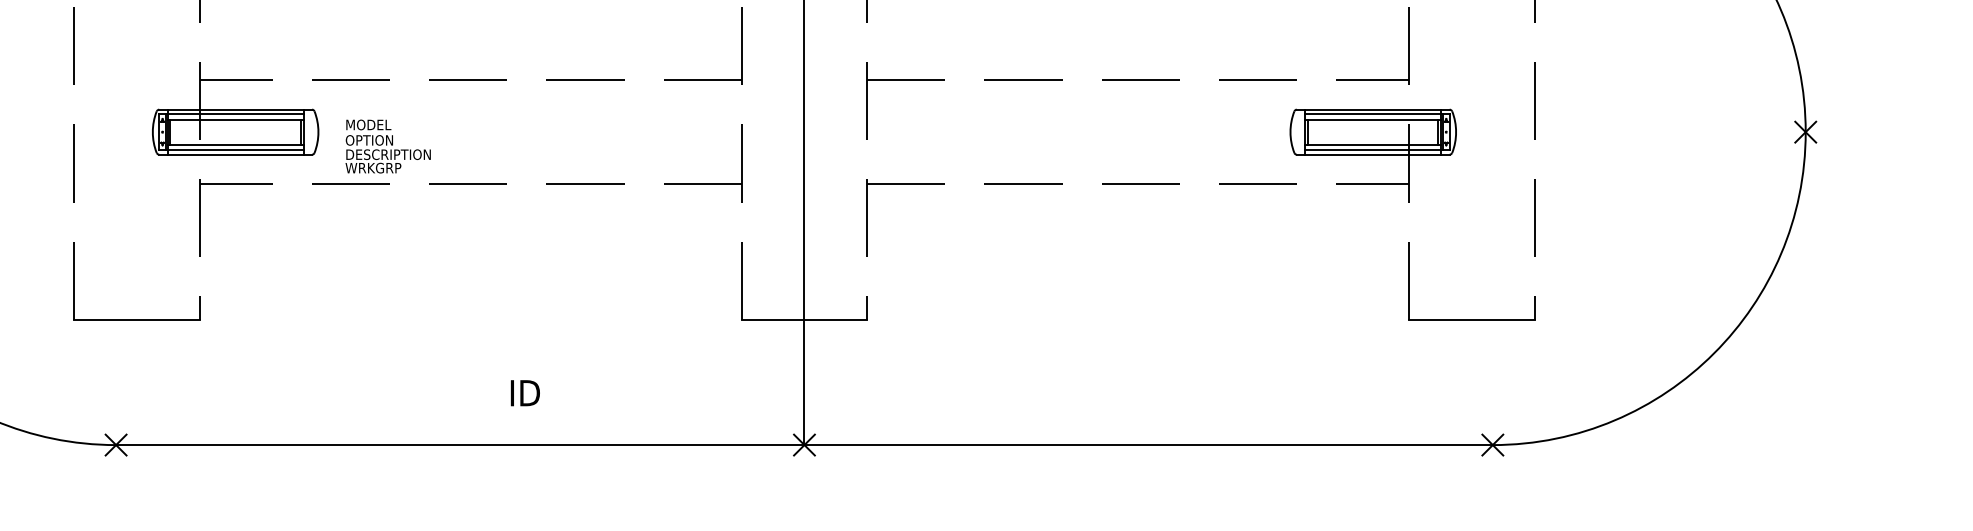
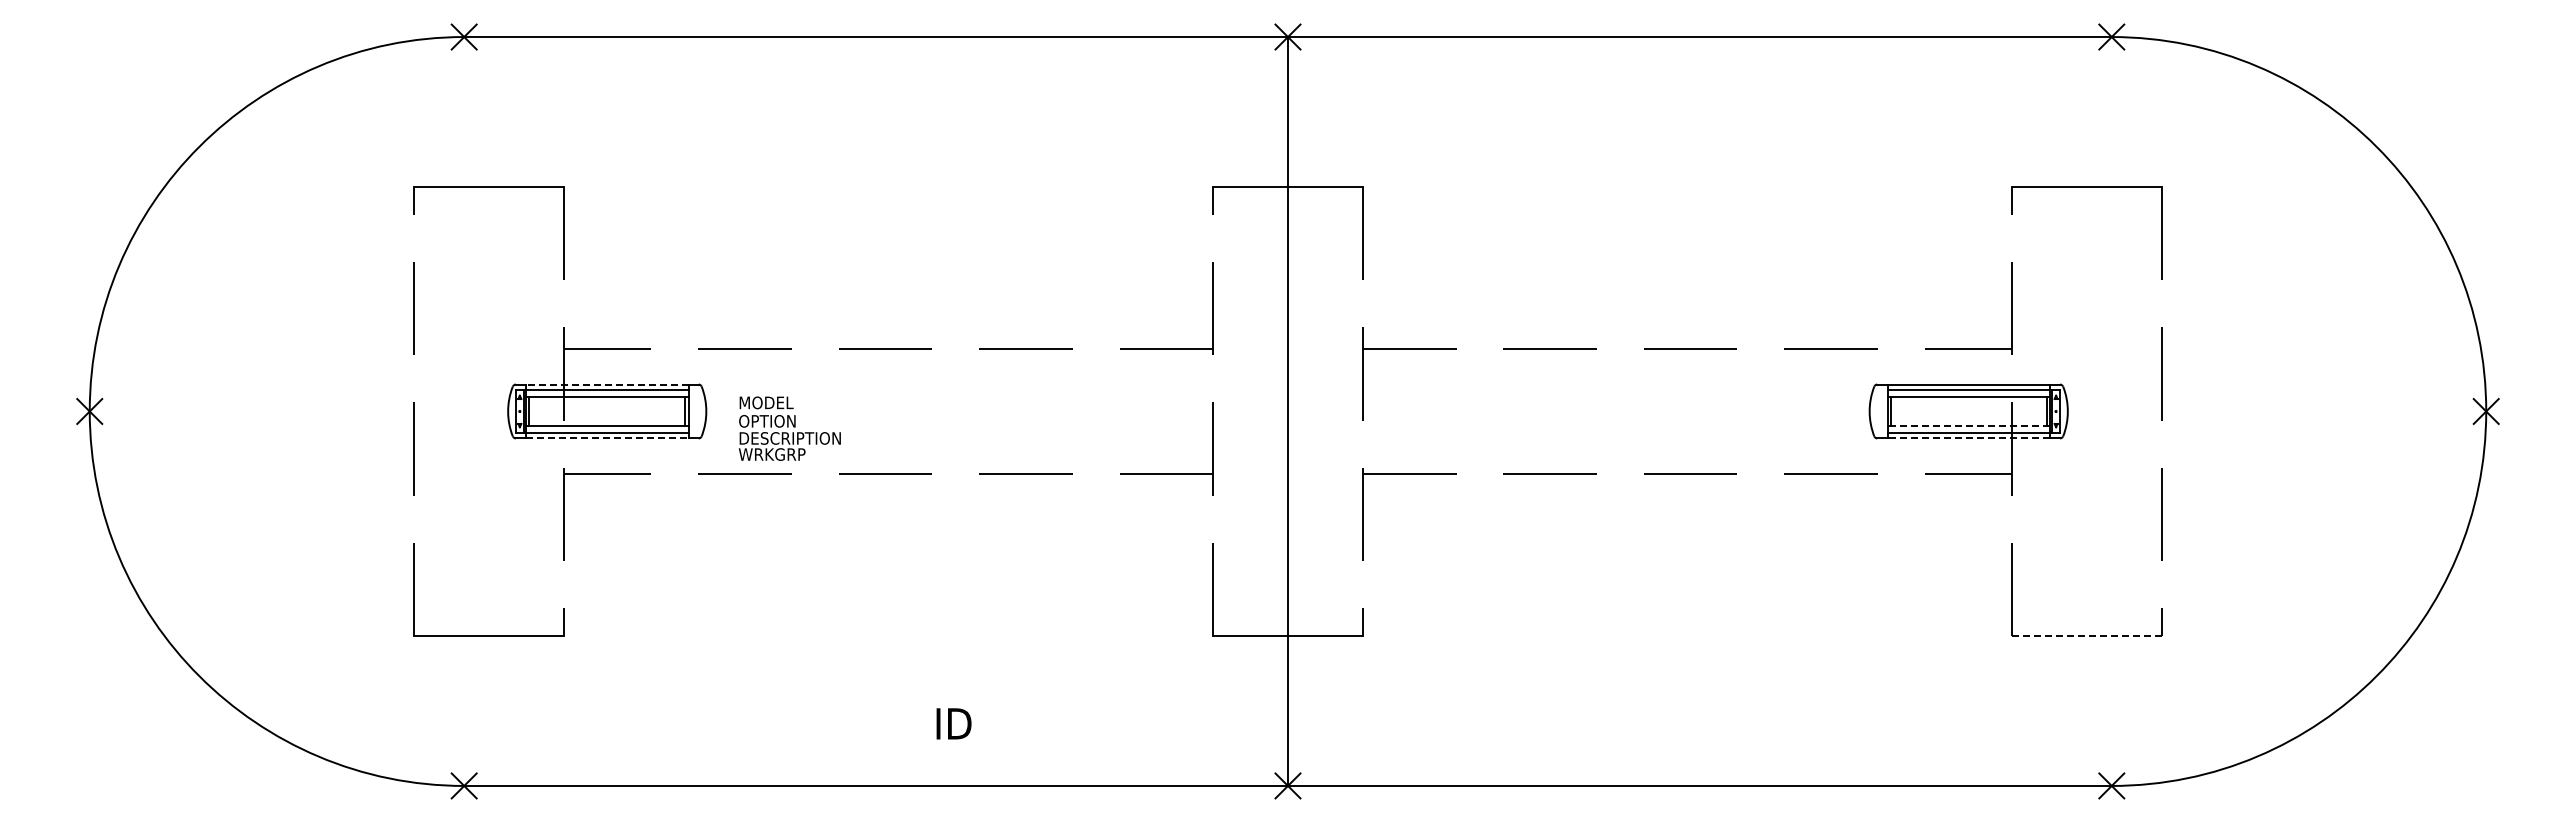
line: (235, 109) -> (606, 384), solid -> dashed
line: (1373, 144) -> (1968, 426), solid -> dashed
line: (235, 154) -> (607, 438), solid -> dashed
line: (1373, 154) -> (1968, 438), solid -> dashed
line: (1471, 320) -> (2086, 636), solid -> dashed

